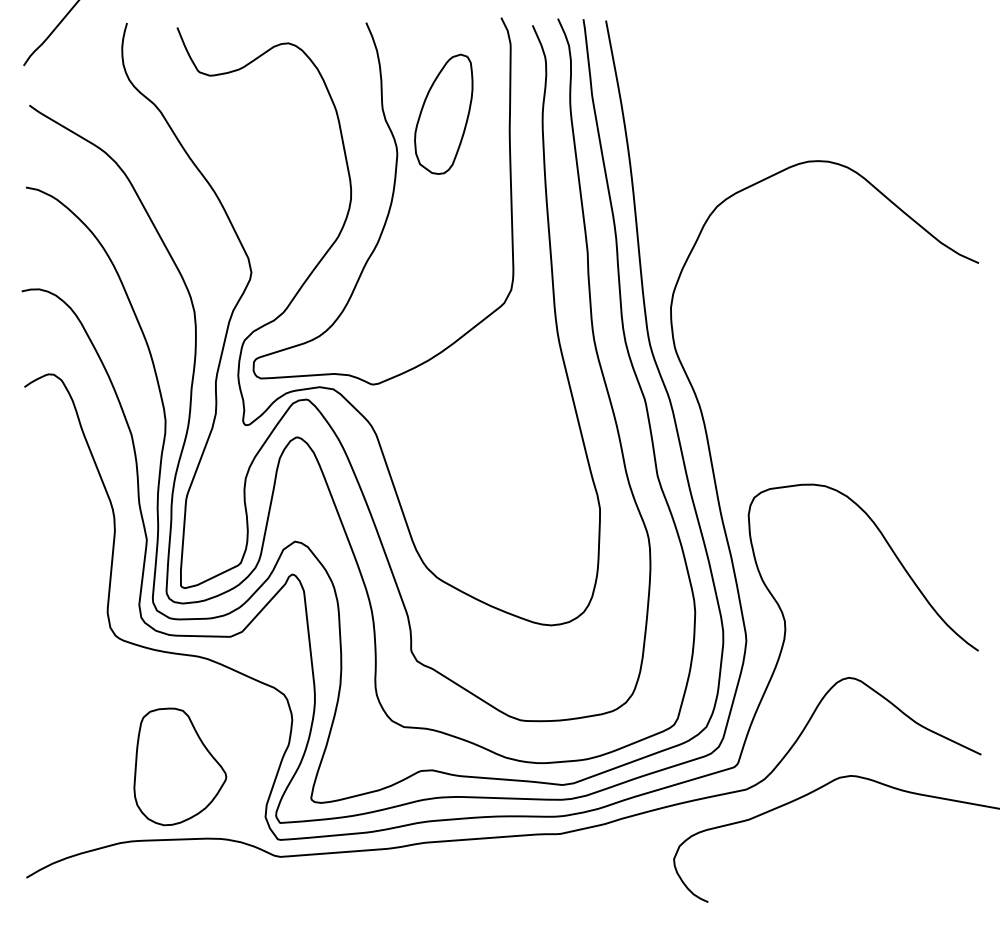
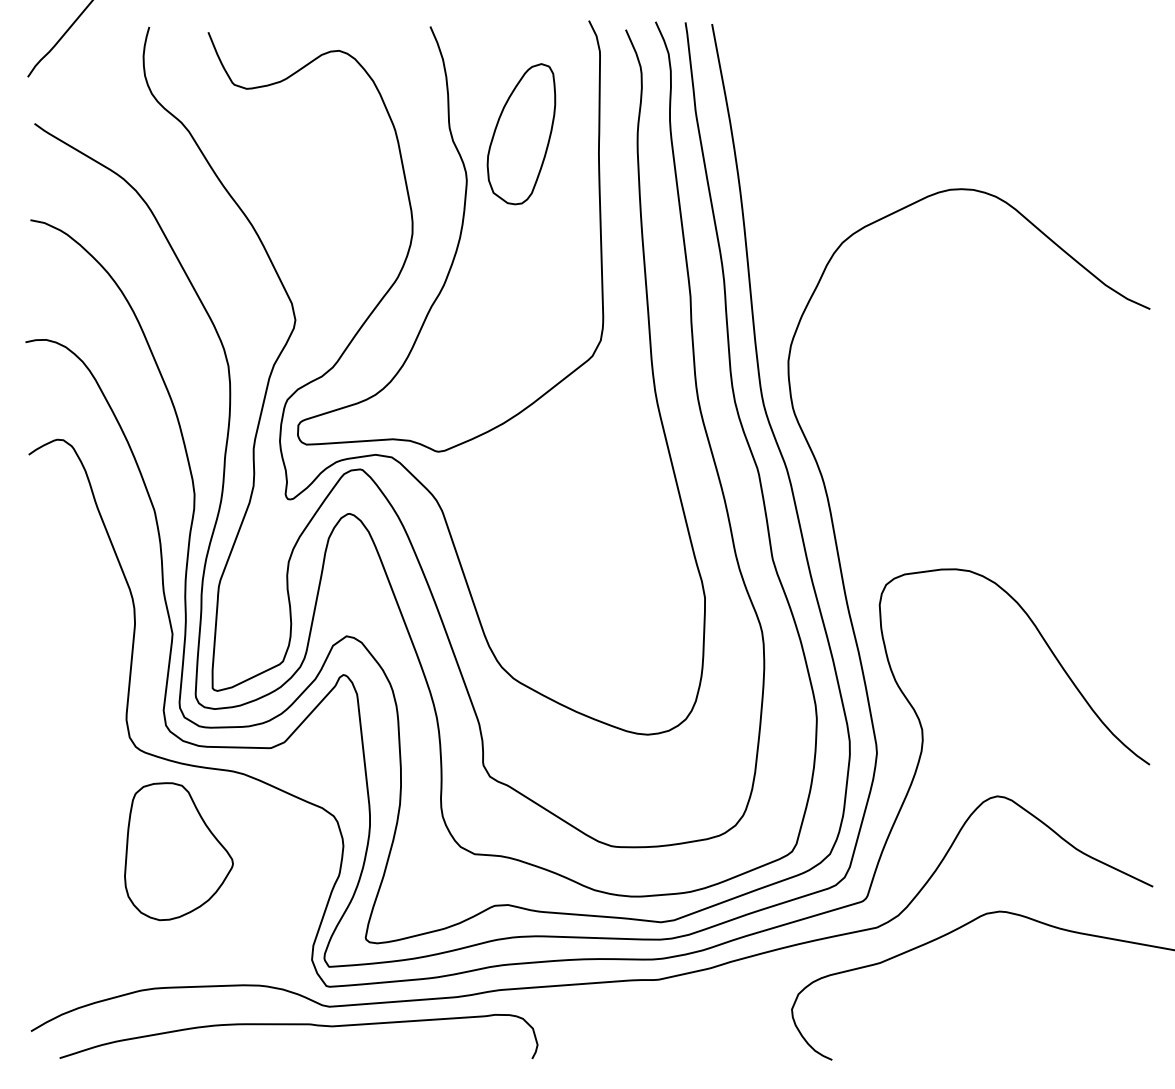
part: (180, 766) -> (179, 851), moved
curve: (254, 872) -> (299, 1025), added

